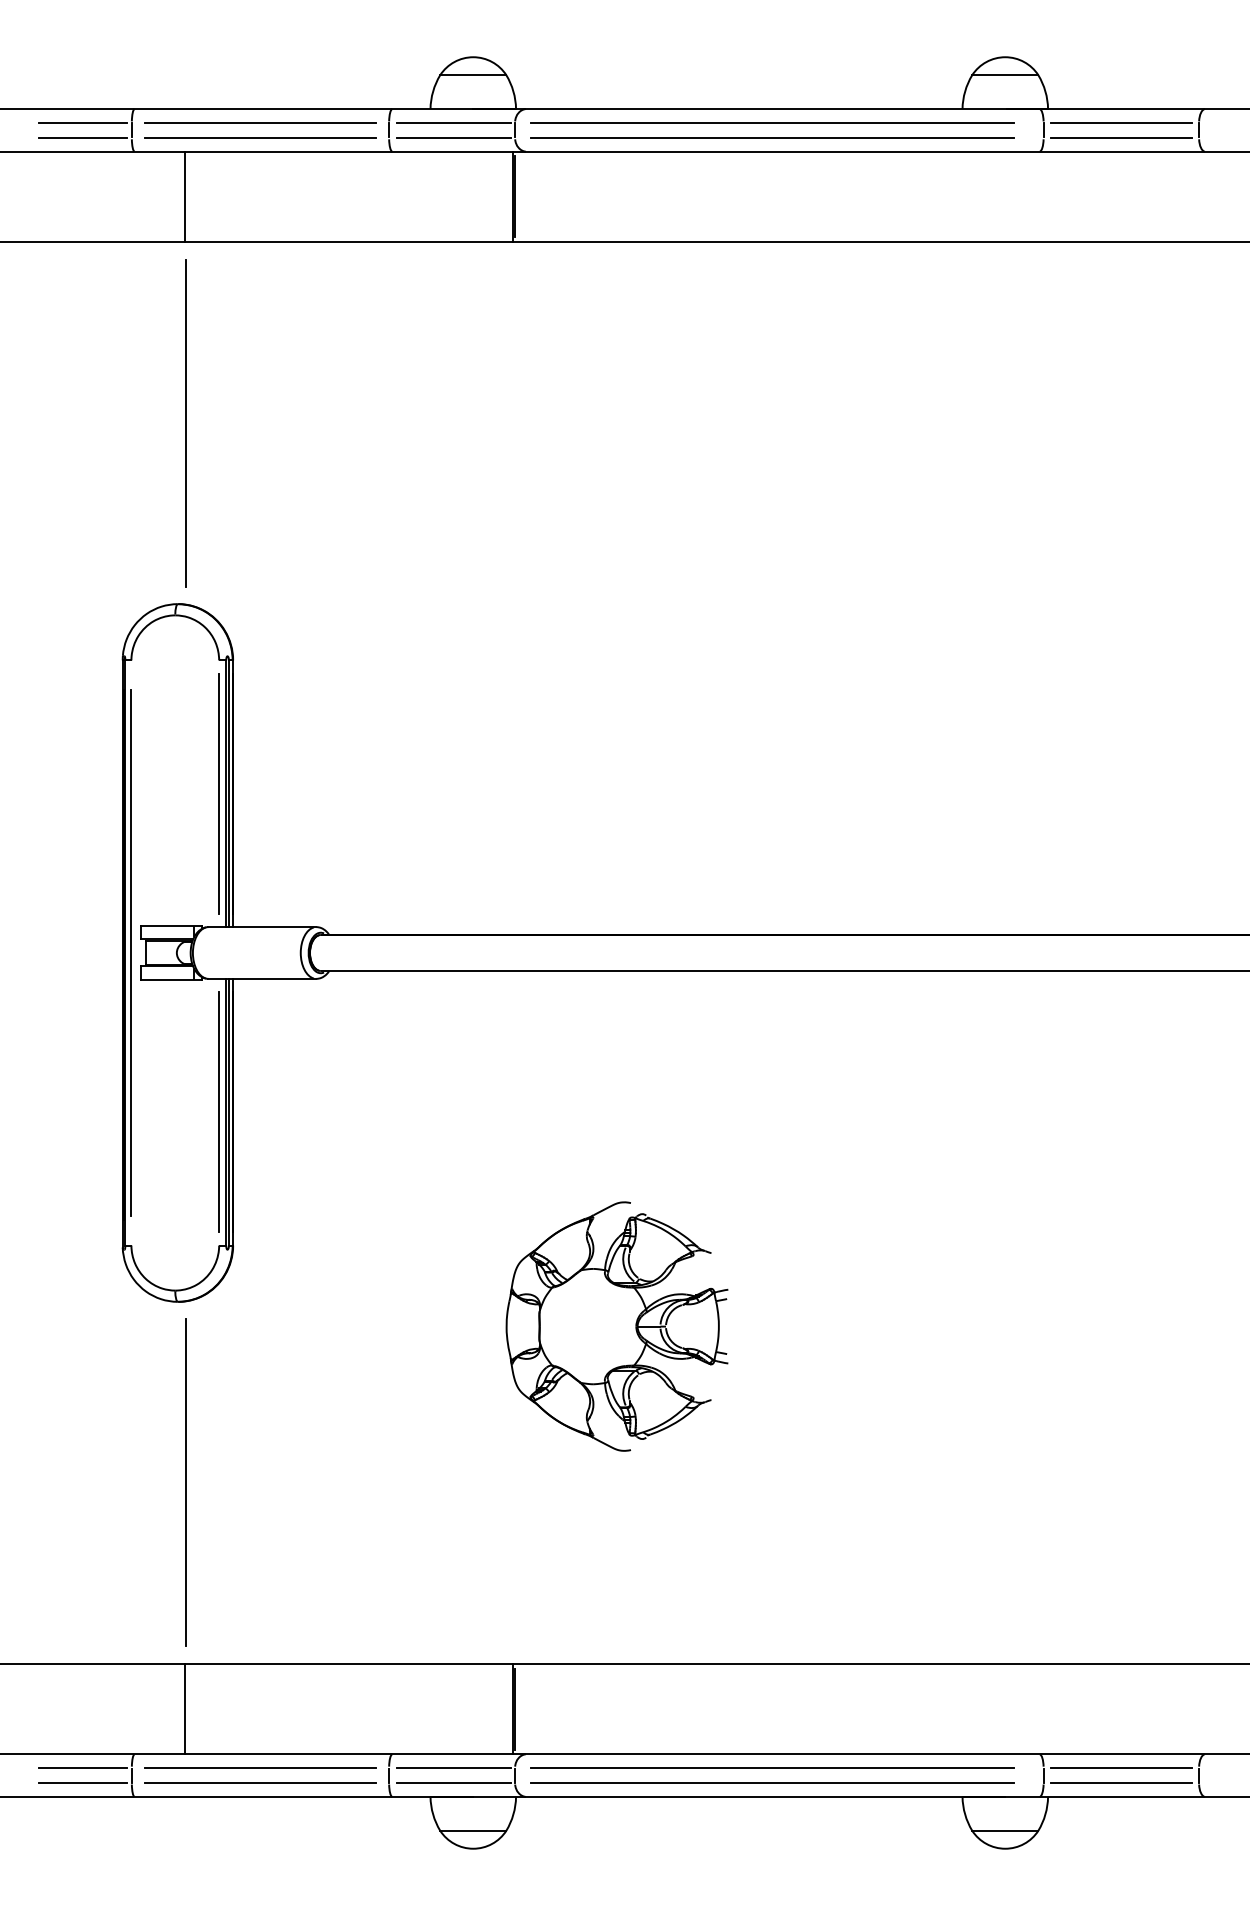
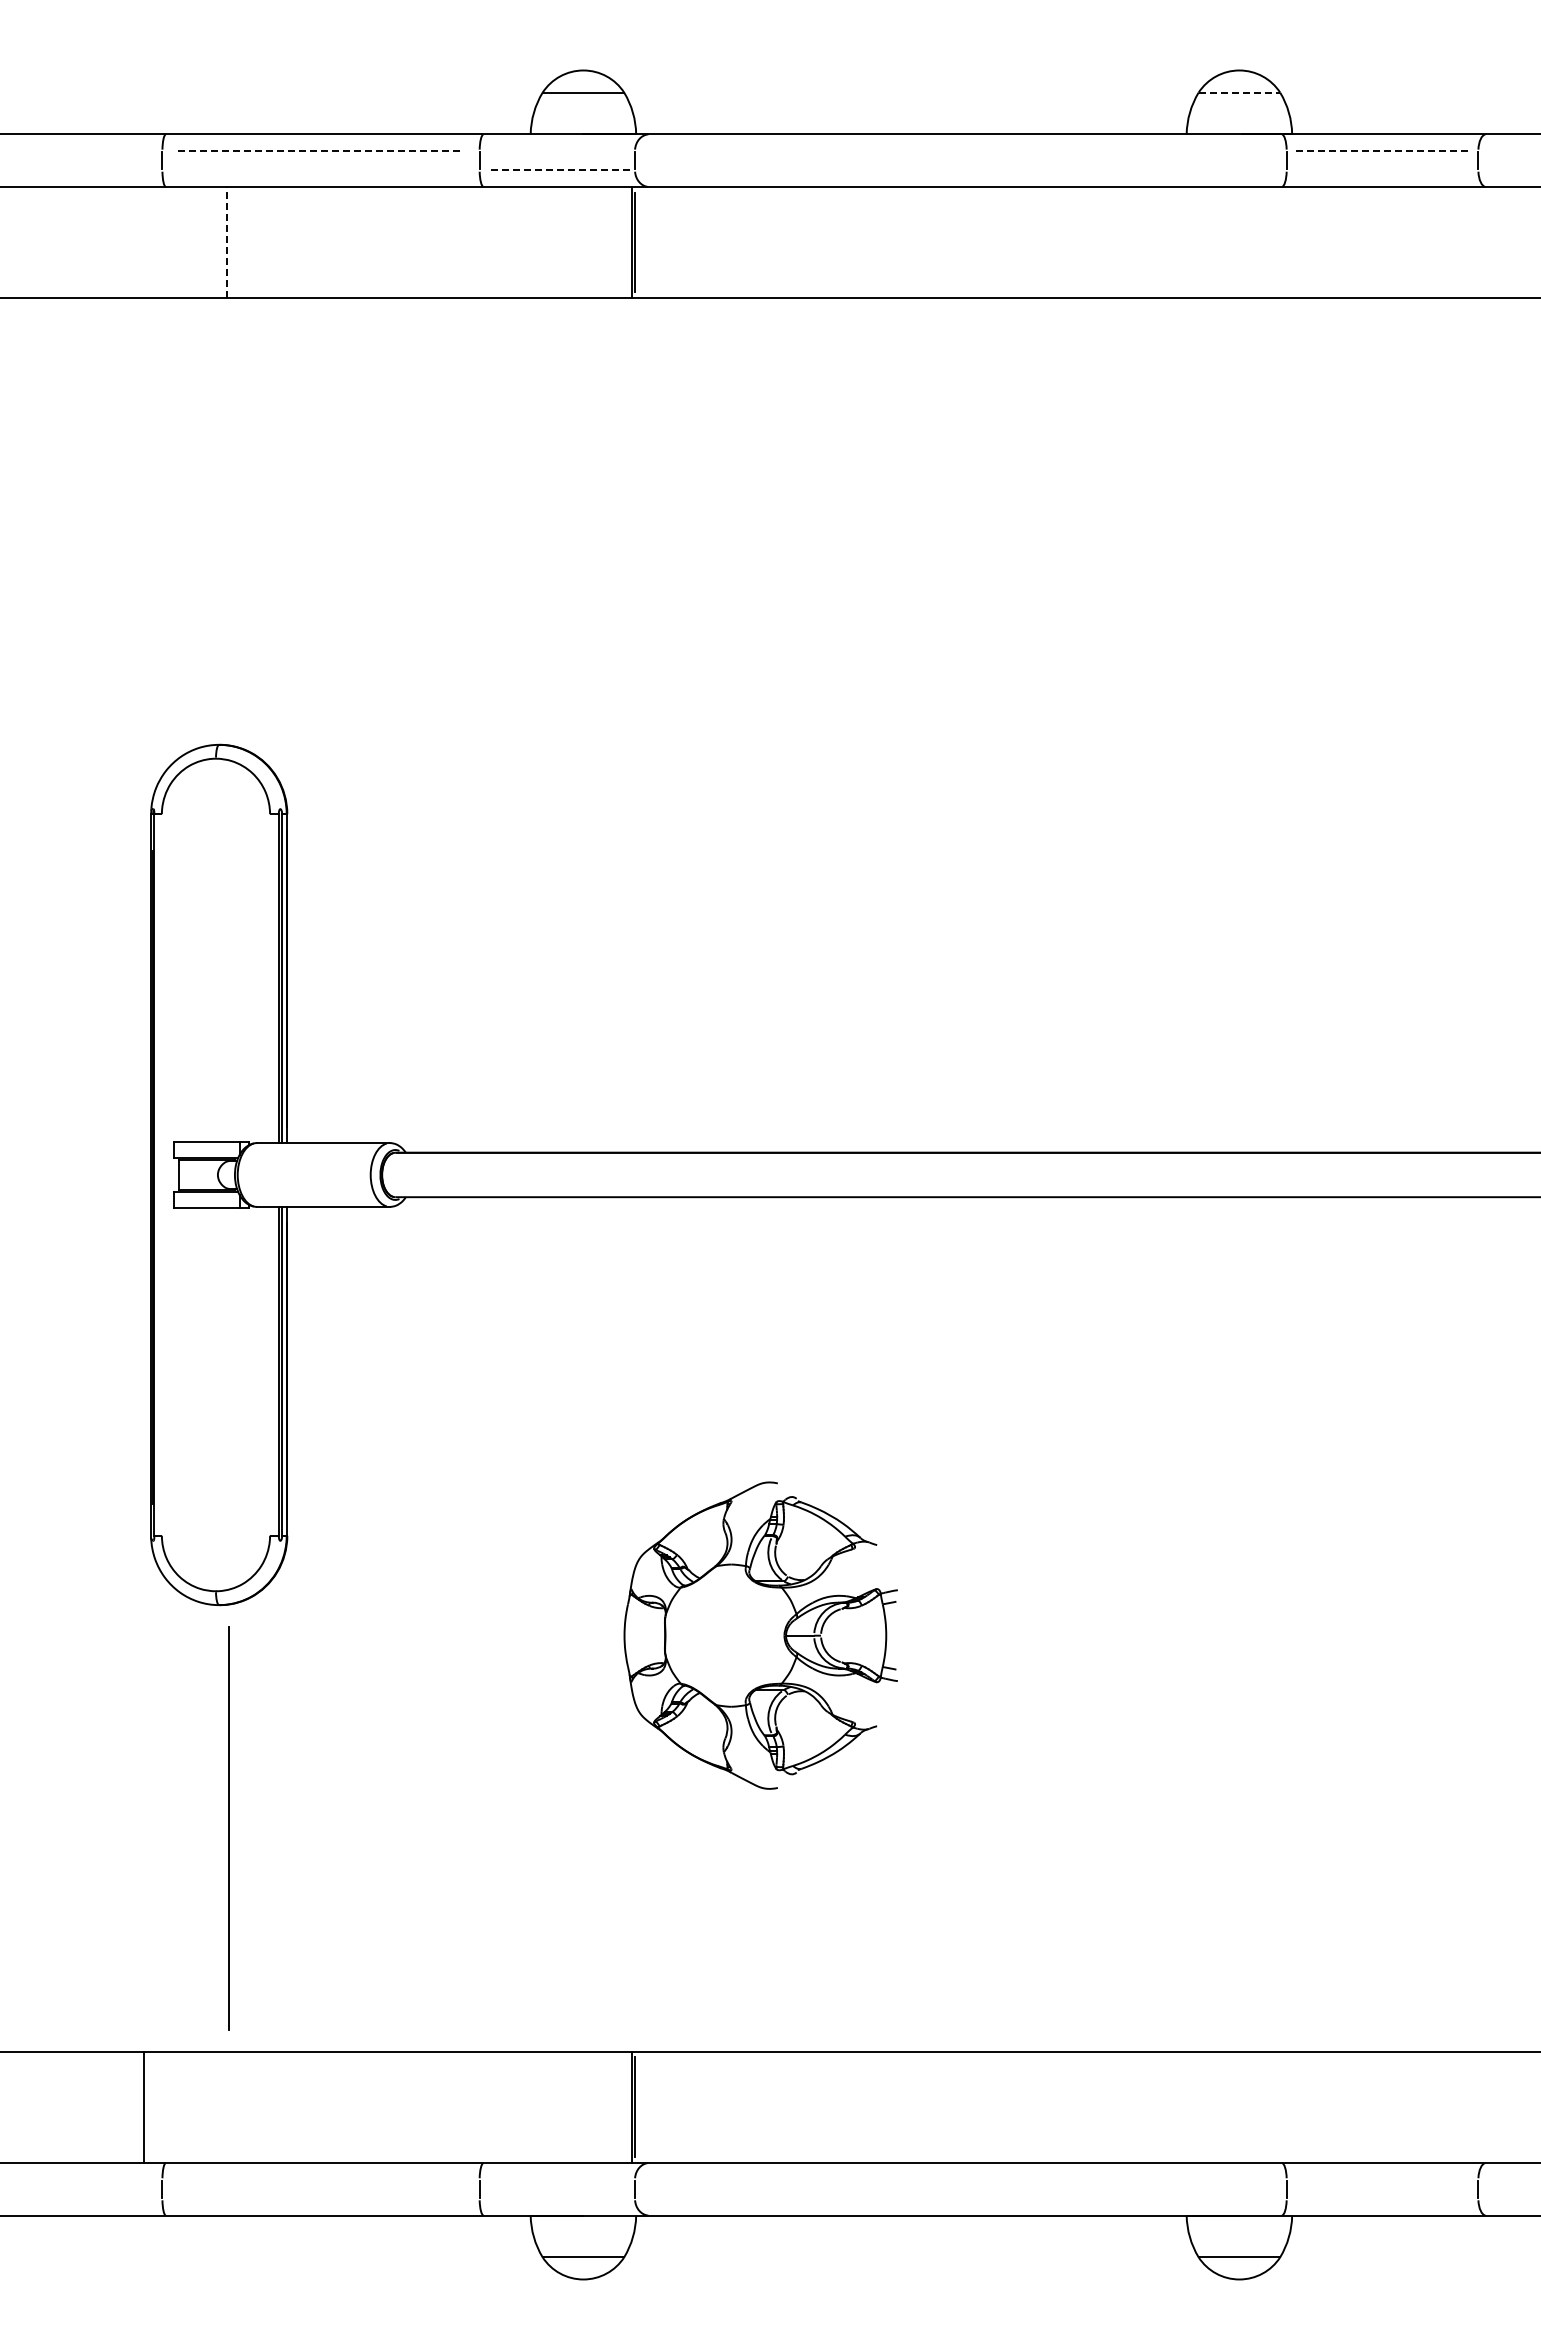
line: (1005, 75) -> (1239, 92), solid -> dashed
line: (82, 122) -> (101, 150), removed
line: (260, 122) -> (321, 150), solid -> dashed
line: (453, 122) -> (559, 150), removed
line: (772, 122) -> (952, 150), removed
line: (1121, 122) -> (1382, 150), solid -> dashed
line: (82, 138) -> (101, 170), removed
line: (260, 138) -> (320, 170), removed
line: (453, 138) -> (559, 170), solid -> dashed
line: (772, 138) -> (952, 170), removed
line: (1121, 138) -> (1382, 170), removed
line: (184, 196) -> (227, 242), solid -> dashed
line: (186, 423) -> (229, 521), removed
line: (219, 793) -> (270, 978), removed
line: (131, 952) -> (161, 1174), removed
line: (219, 1112) -> (270, 1371), removed
line: (184, 1708) -> (144, 2106), moved
line: (82, 1767) -> (101, 2179), removed
line: (260, 1767) -> (320, 2179), removed
line: (453, 1767) -> (559, 2179), removed
line: (772, 1767) -> (952, 2179), removed
line: (1121, 1767) -> (1382, 2179), removed
line: (82, 1783) -> (101, 2199), removed
line: (260, 1783) -> (320, 2198), removed
line: (453, 1783) -> (559, 2199), removed
line: (772, 1783) -> (952, 2199), removed
line: (1121, 1783) -> (1382, 2199), removed

